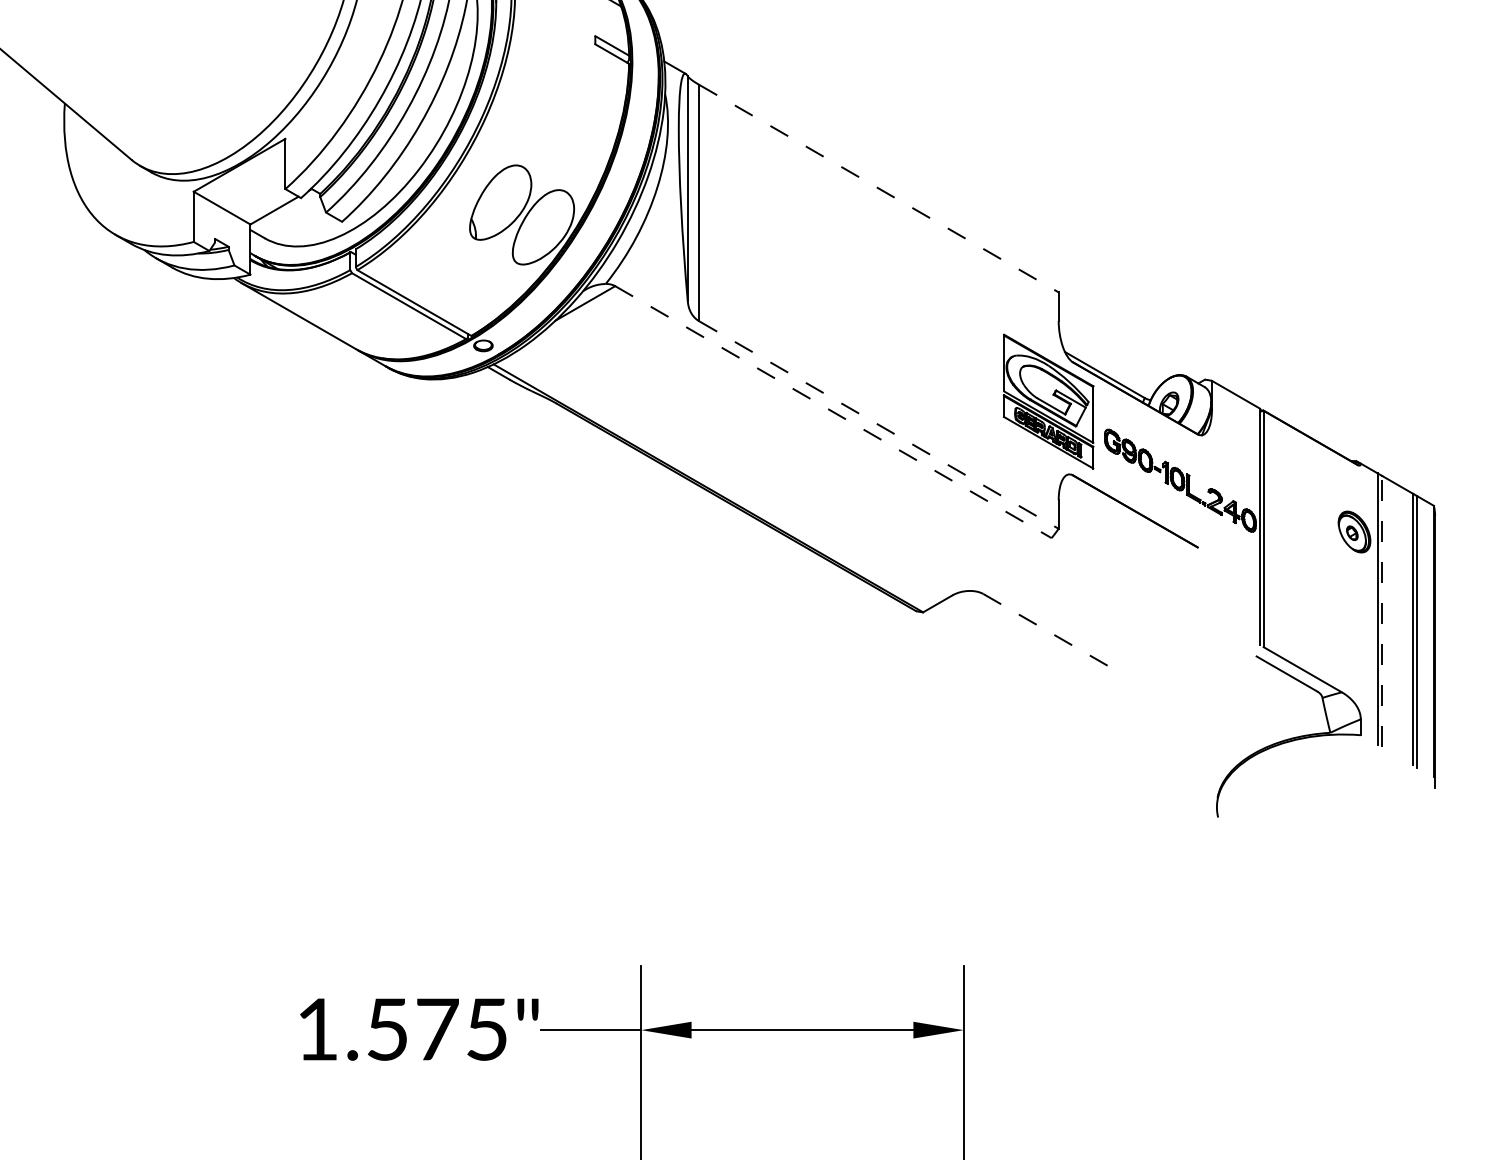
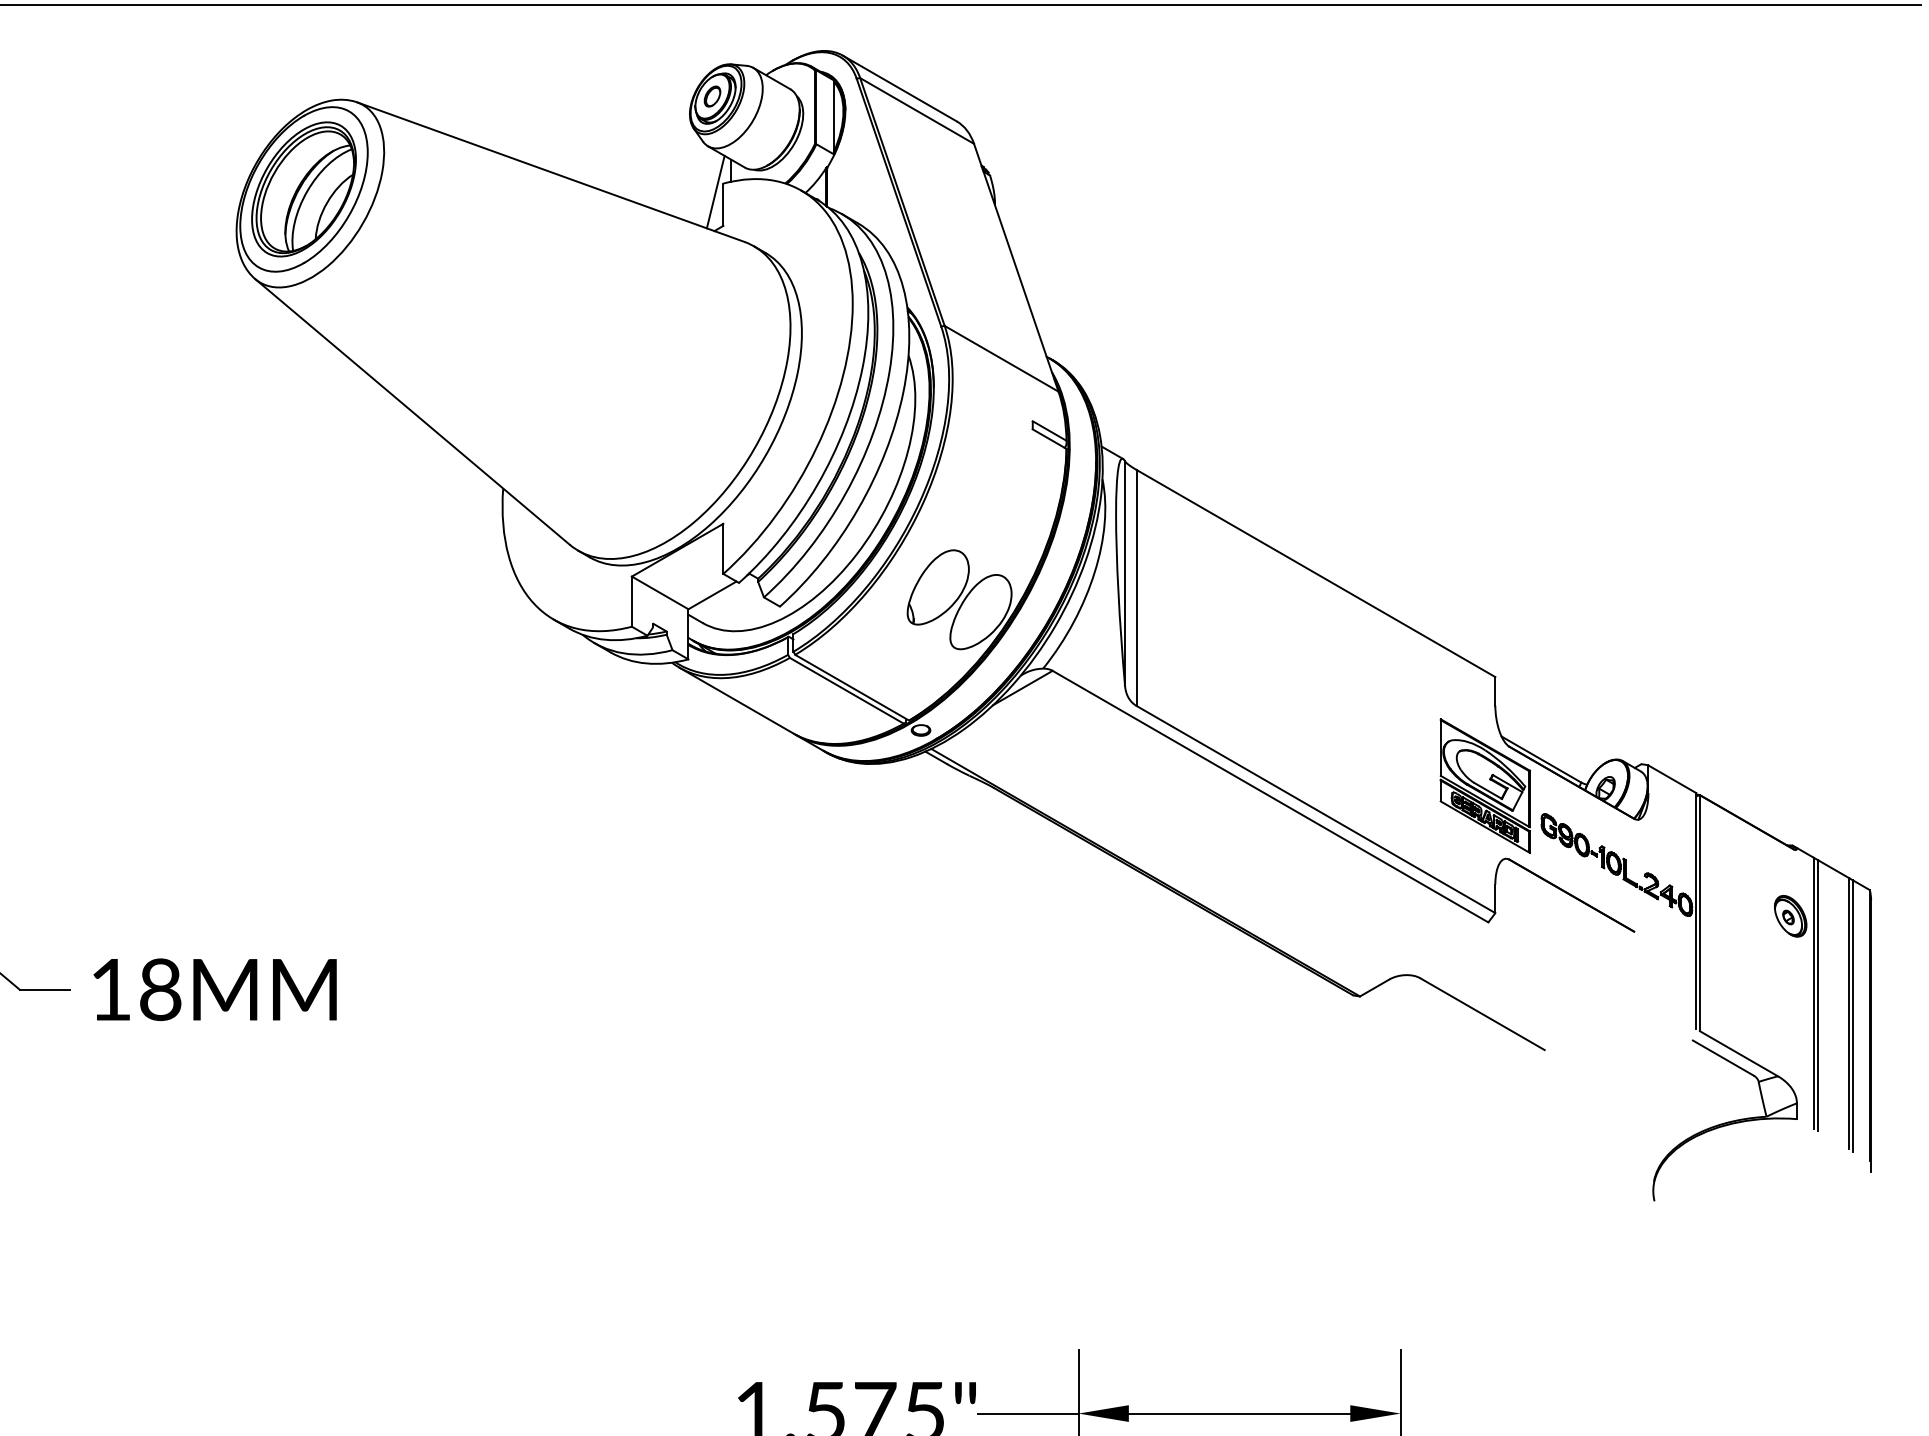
line: (879, 188) -> (1316, 573), dashed -> solid
line: (833, 412) -> (1270, 796), dashed -> solid
line: (879, 425) -> (1316, 809), dashed -> solid
line: (1382, 610) -> (1818, 994), dashed -> solid
line: (1045, 630) -> (1482, 1014), dashed -> solid

